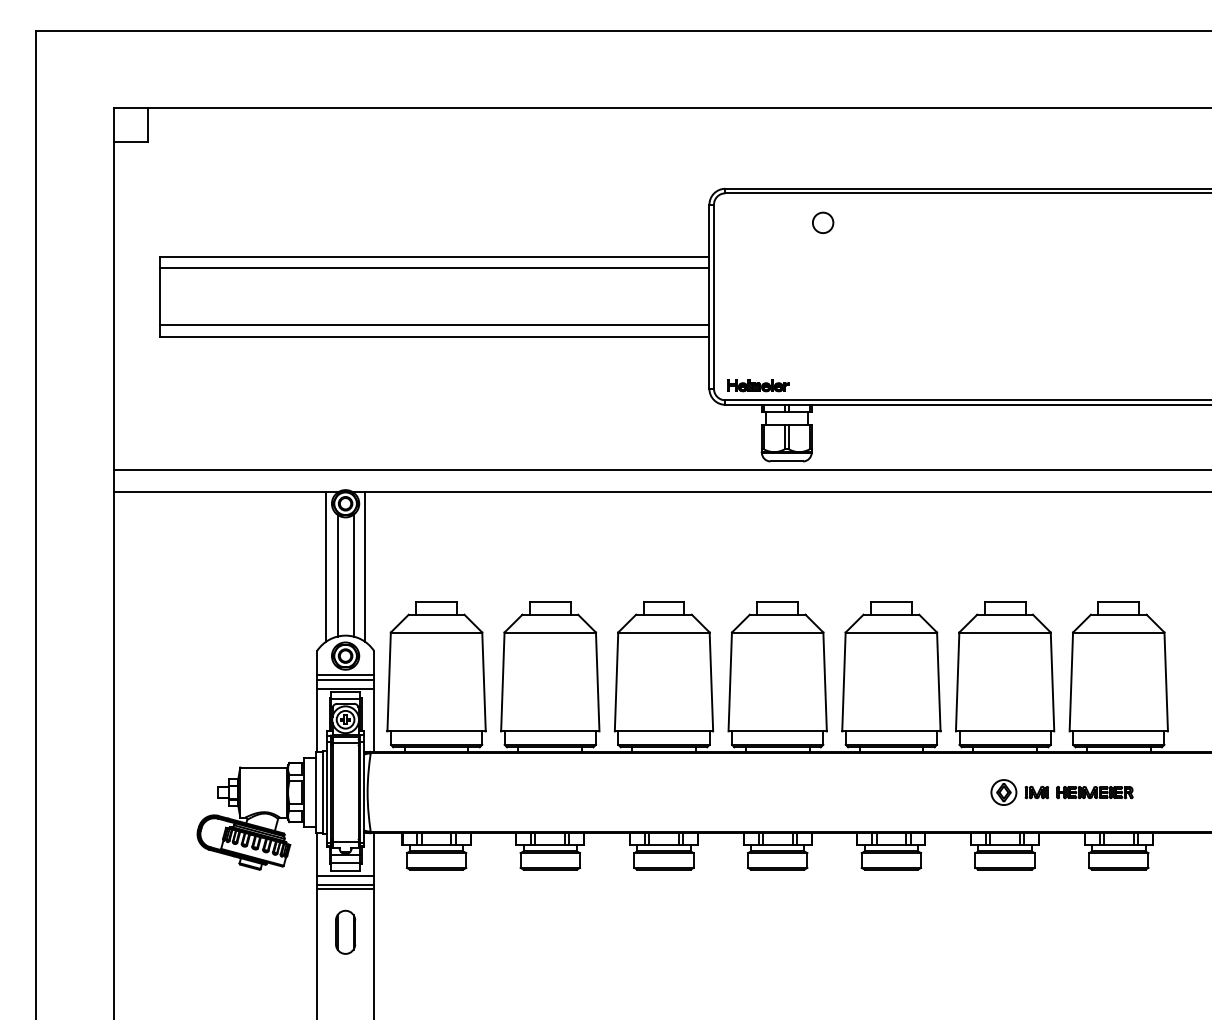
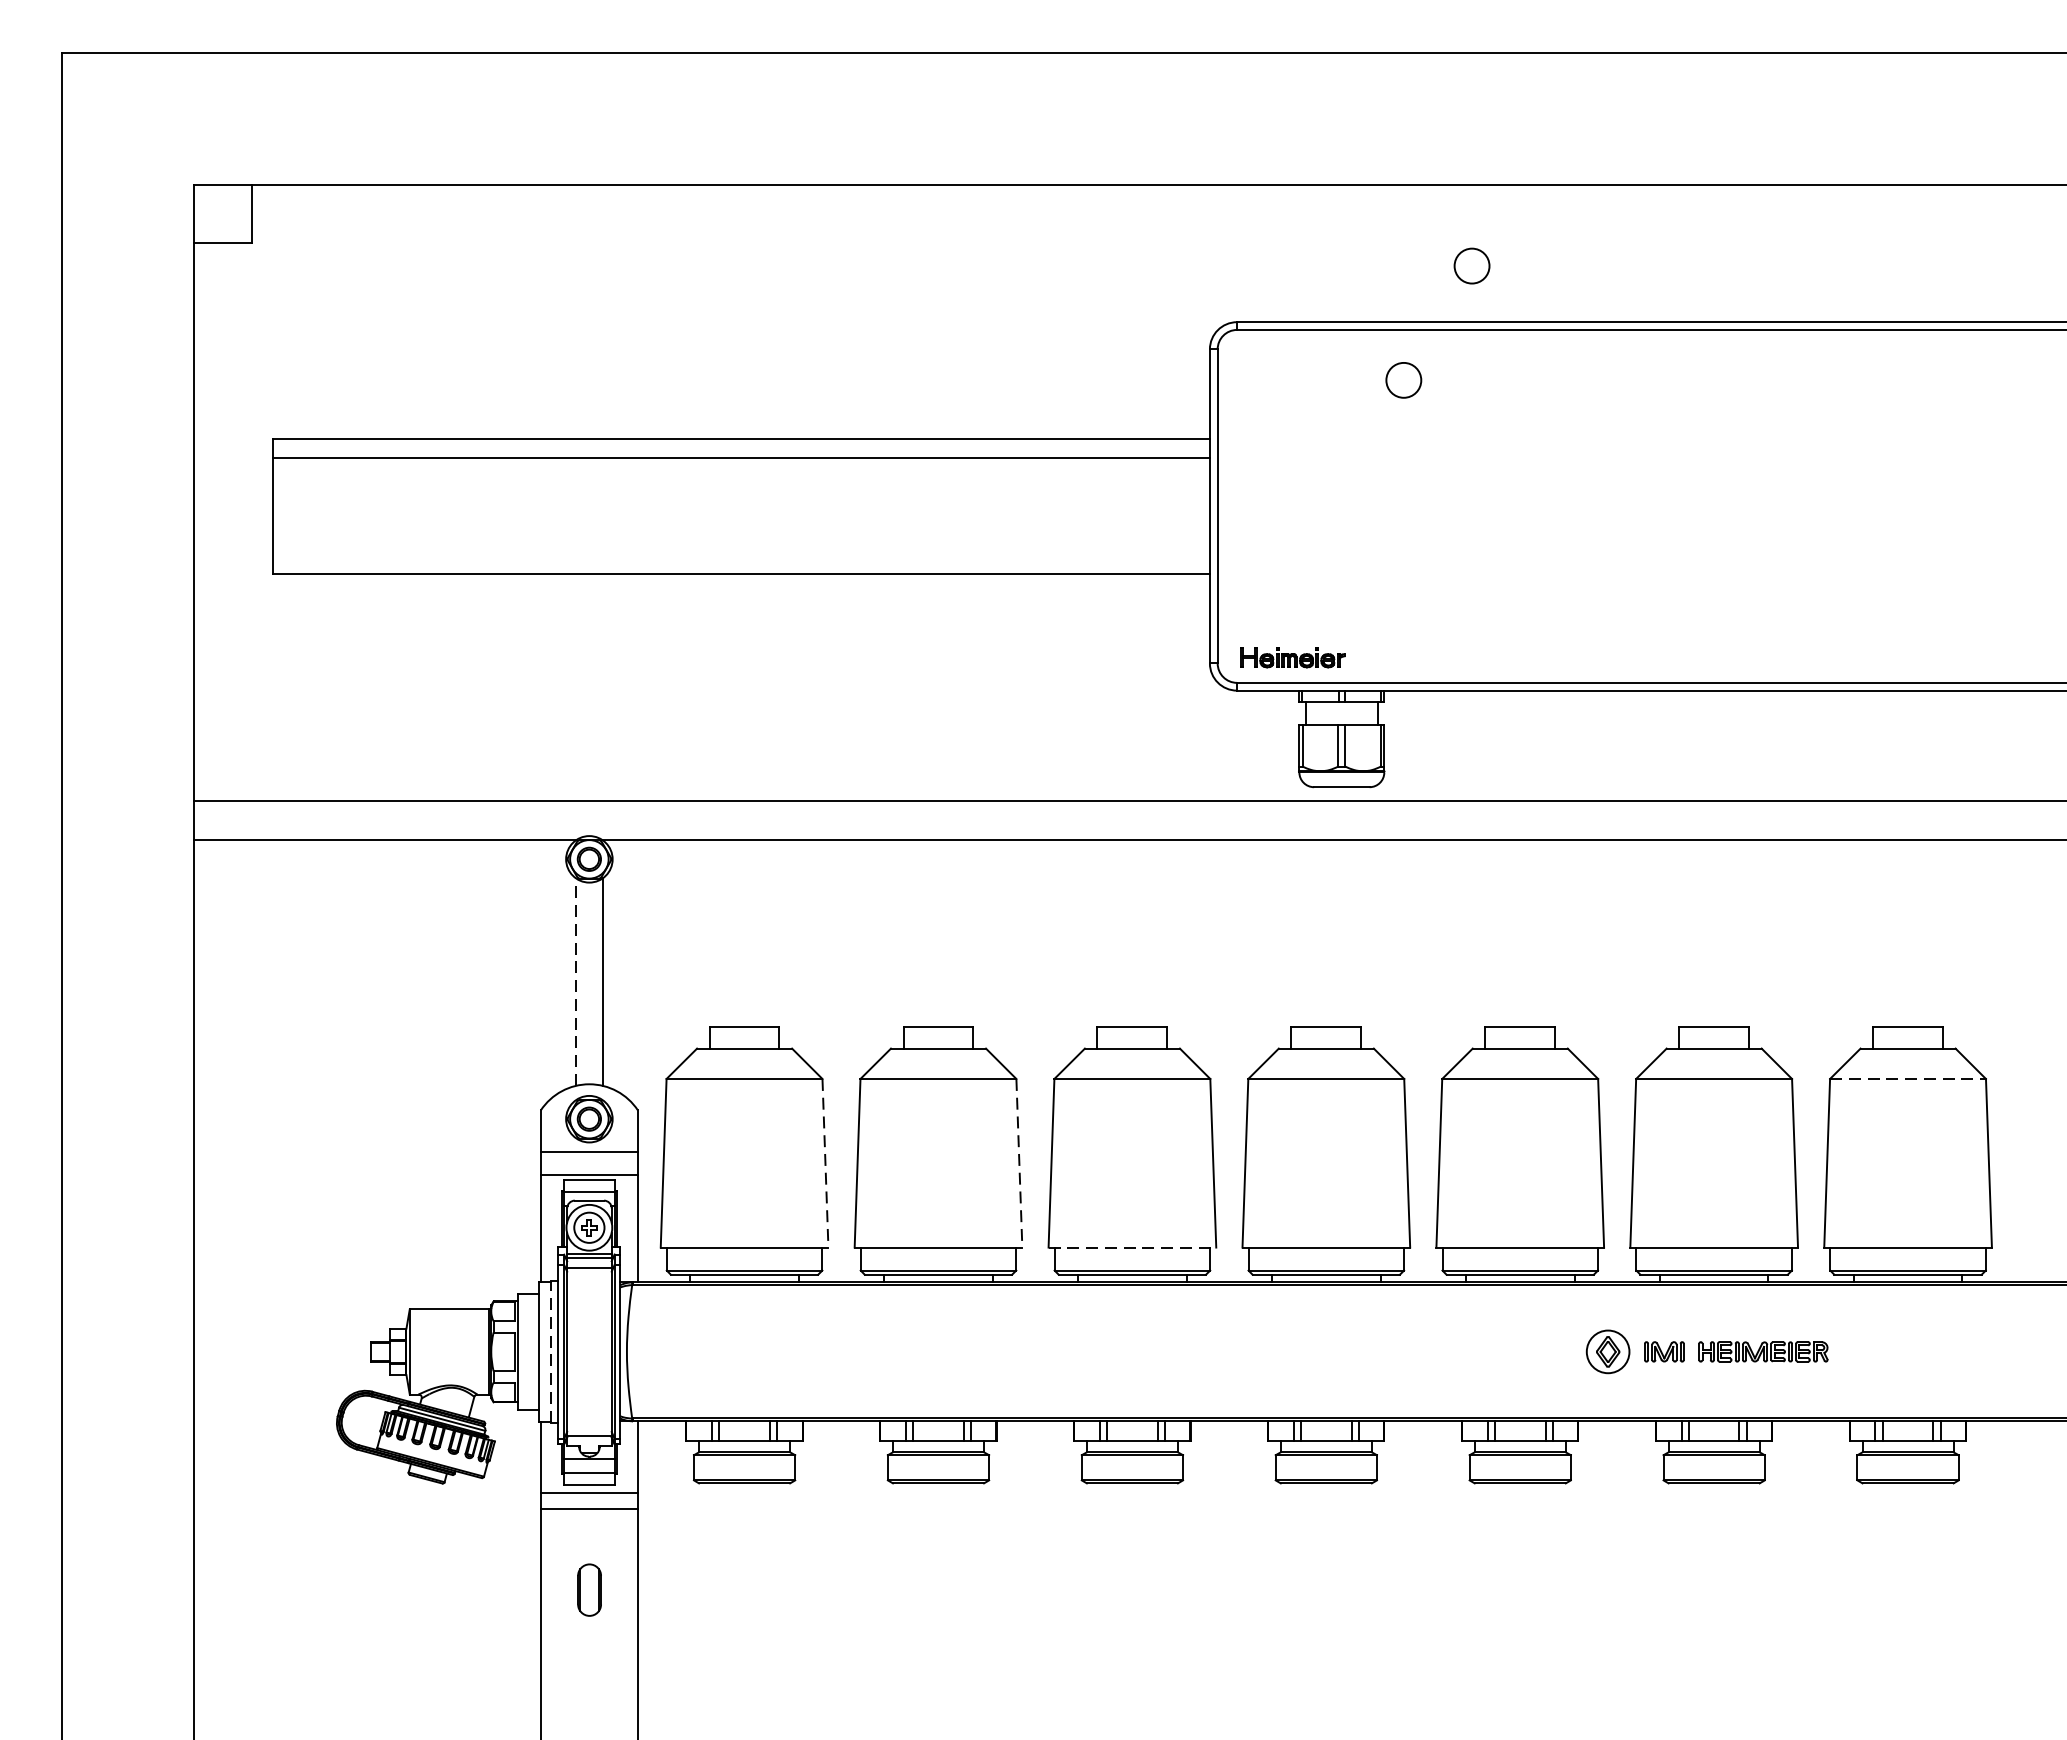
circle: (863, 155) -> (1472, 265), added
line: (434, 325) -> (741, 555), removed
line: (326, 566) -> (556, 966), removed
line: (364, 566) -> (621, 966), removed
line: (337, 575) -> (575, 981), solid -> dashed
line: (1118, 632) -> (1907, 1078), solid -> dashed
line: (345, 679) -> (589, 1159), removed
line: (484, 682) -> (826, 1164), solid -> dashed
line: (597, 682) -> (1019, 1164), solid -> dashed
line: (664, 731) -> (1133, 1247), solid -> dashed
line: (322, 792) -> (549, 1351), solid -> dashed
part: (1061, 792) -> (1706, 1351), moved
line: (345, 889) -> (589, 1517), removed
part: (345, 931) -> (589, 1588), size x0.7

